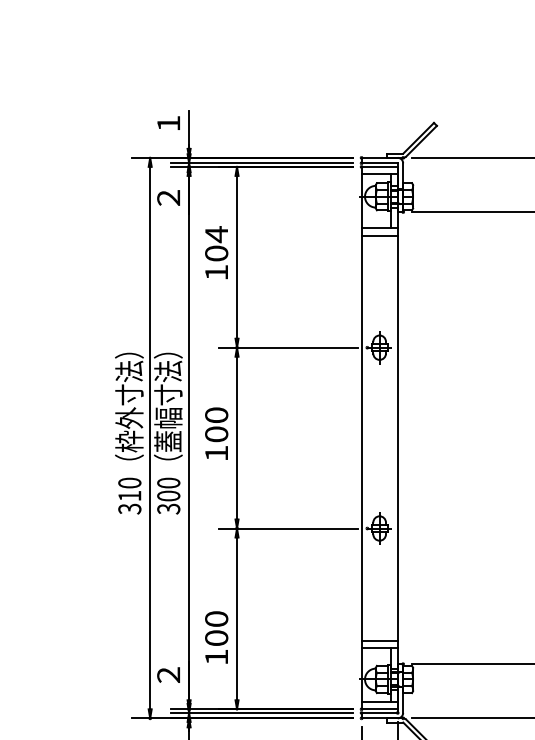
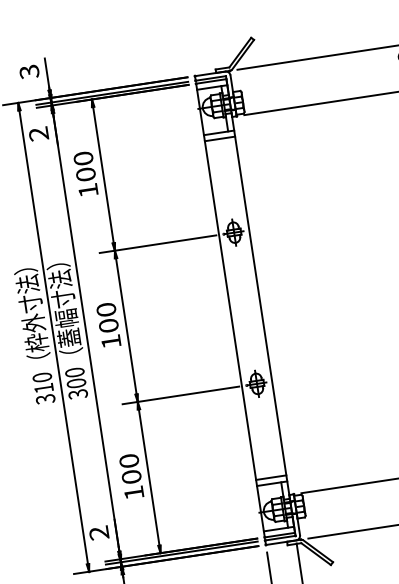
text: (168, 123) -> (29, 71), 1 -> 3
text: (216, 234) -> (83, 158), 104 -> 100
text: (216, 637) -> (131, 476), moved

